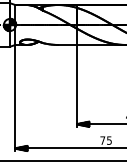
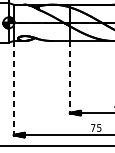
line: (77, 85) -> (70, 77), solid -> dashed
line: (15, 97) -> (13, 88), solid -> dashed

